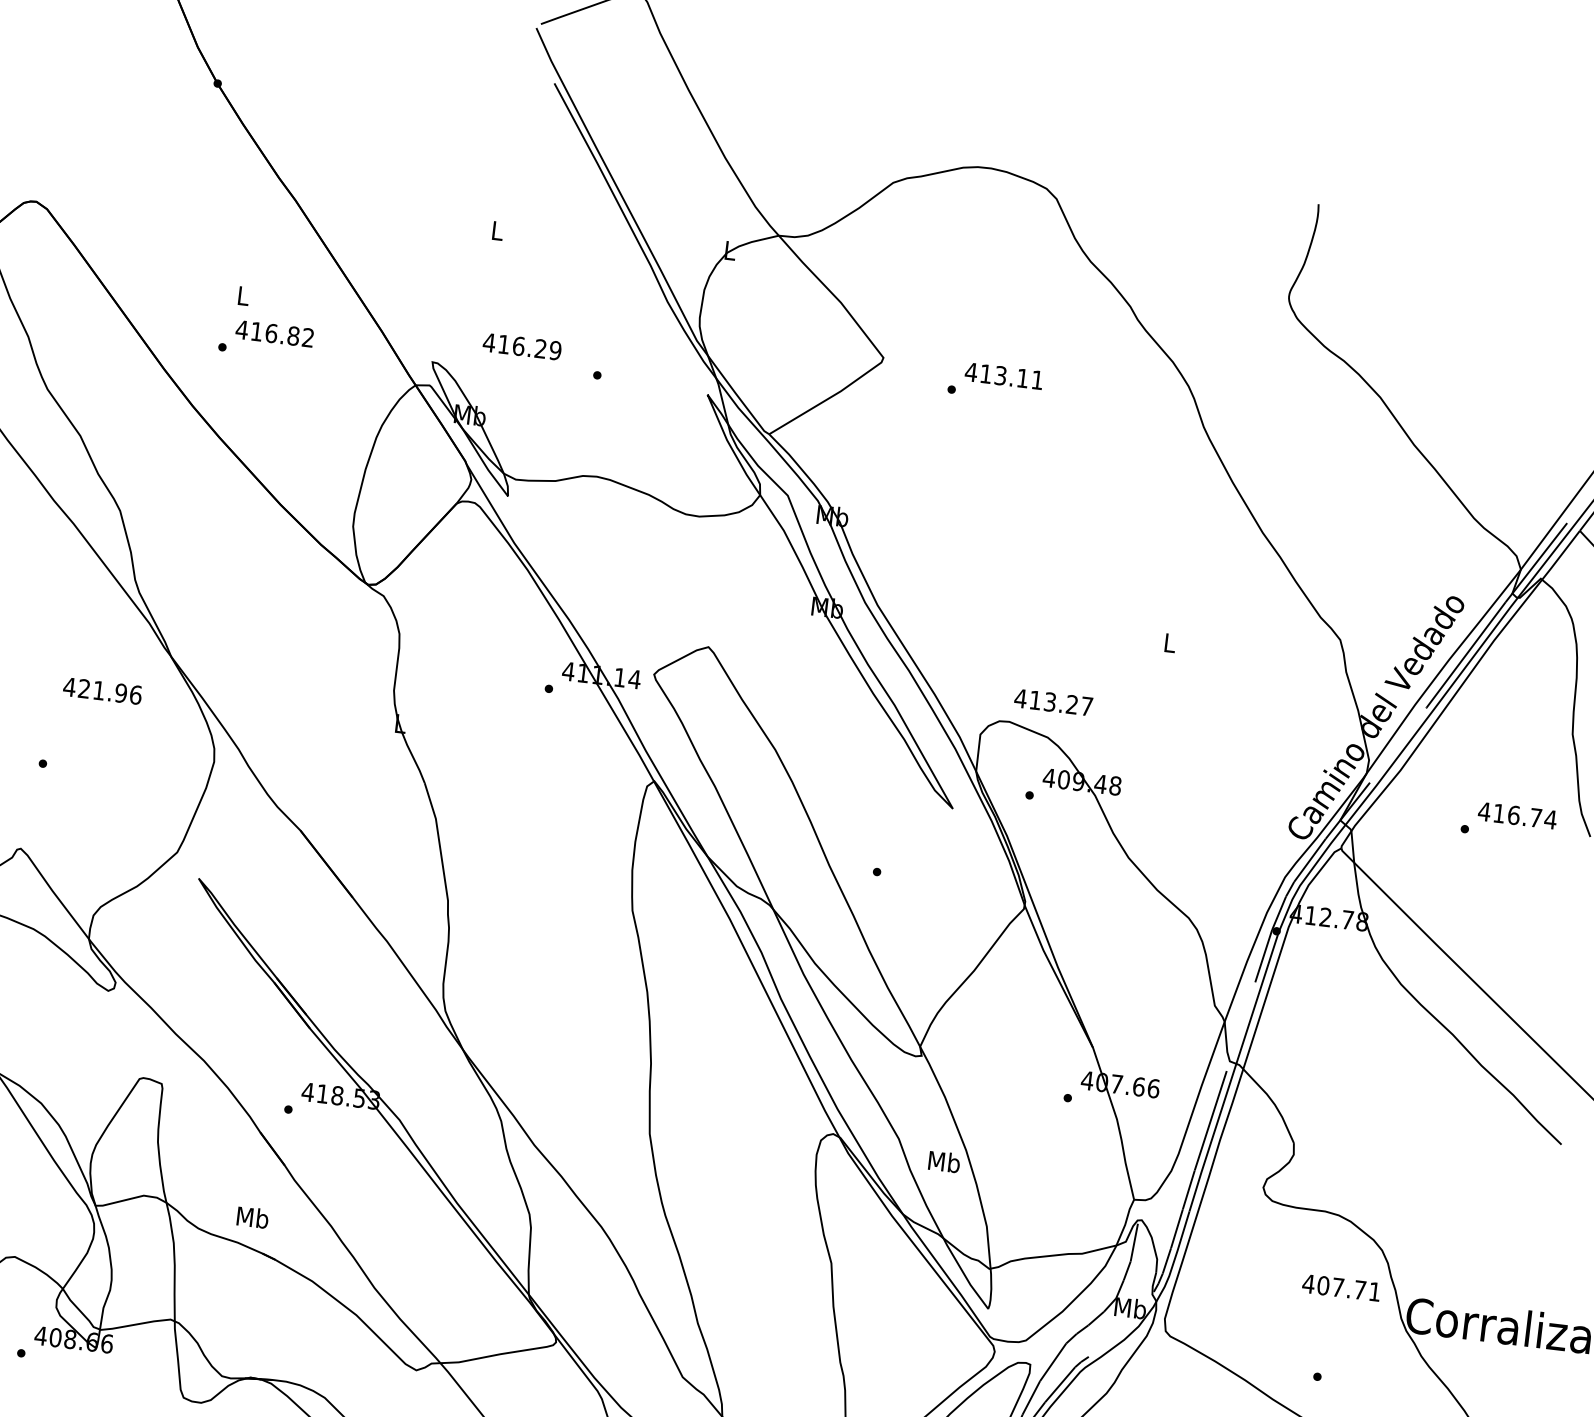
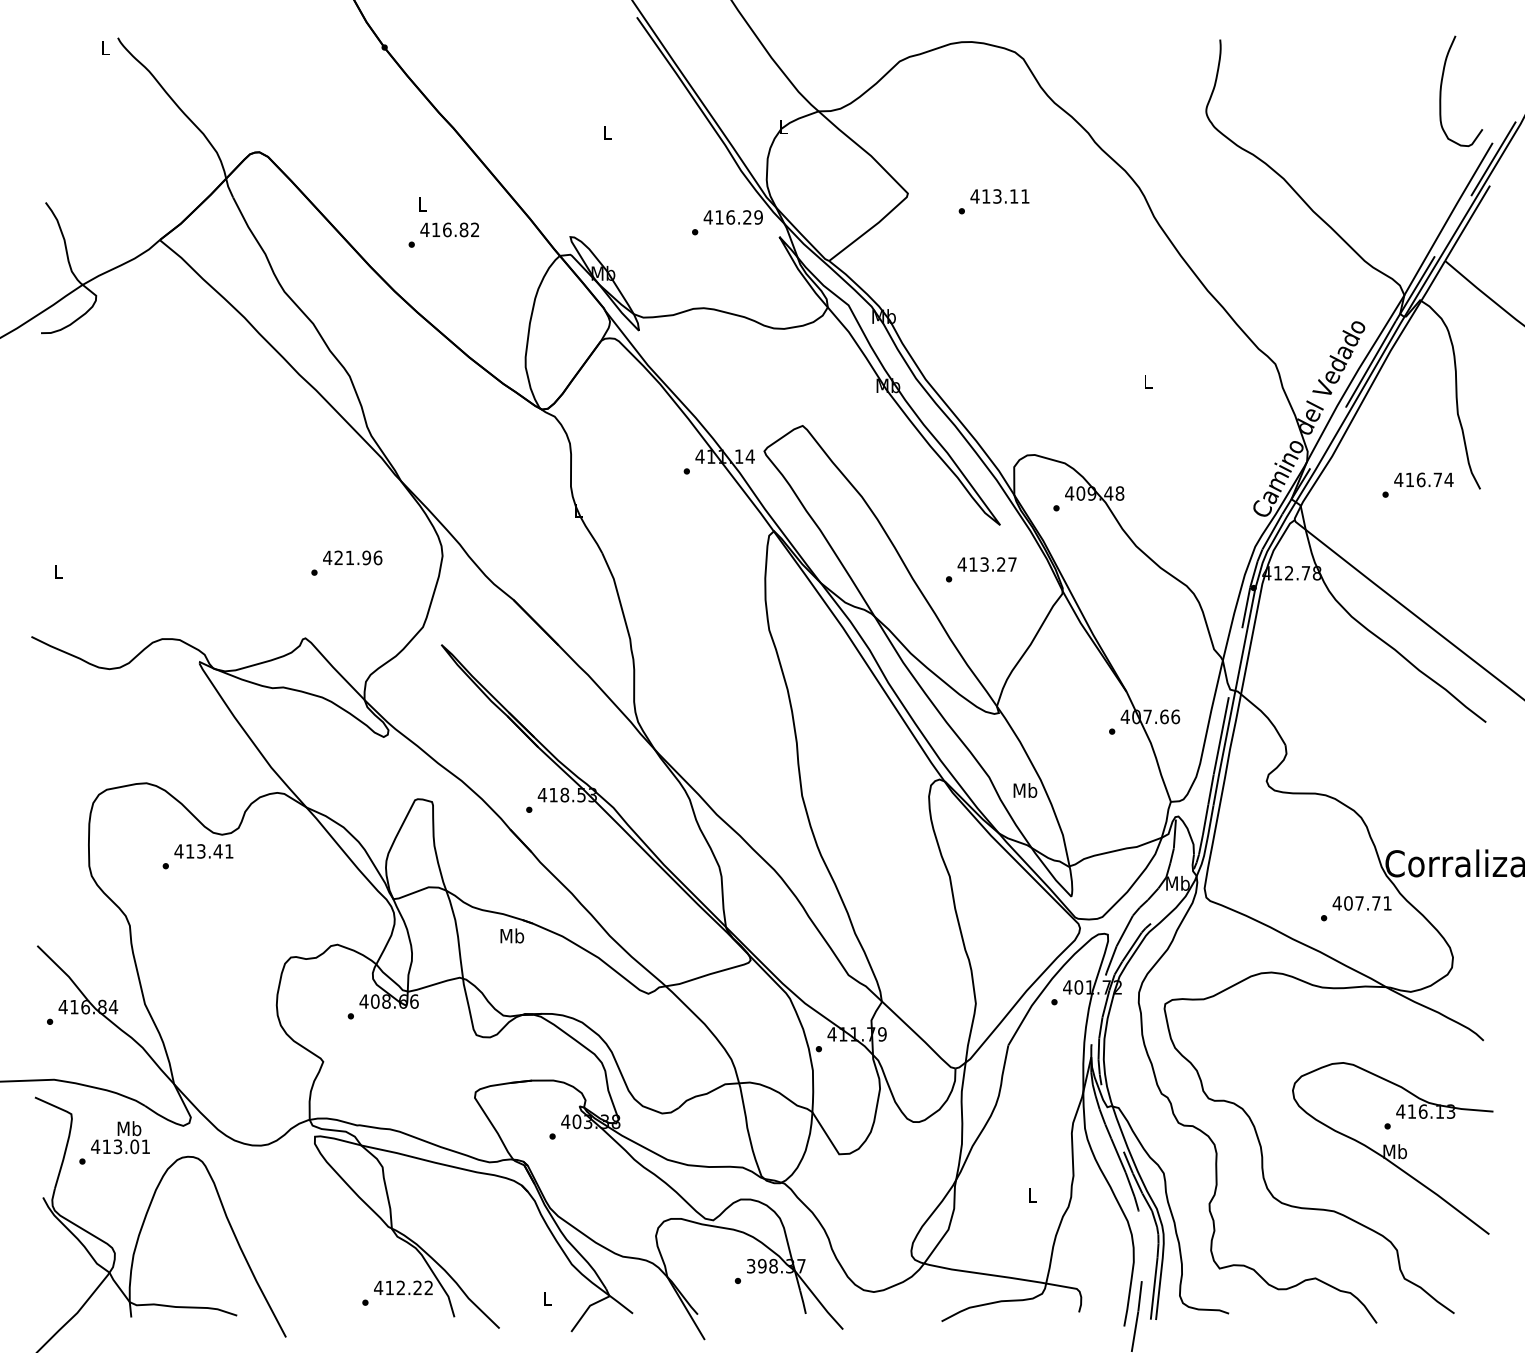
text: (521, 346) -> (732, 217), moved
text: (102, 690) -> (352, 557), moved
text: (1052, 702) -> (986, 564), moved
text: (253, 1216) -> (512, 935), moved
text: (1340, 1287) -> (1361, 903), moved

